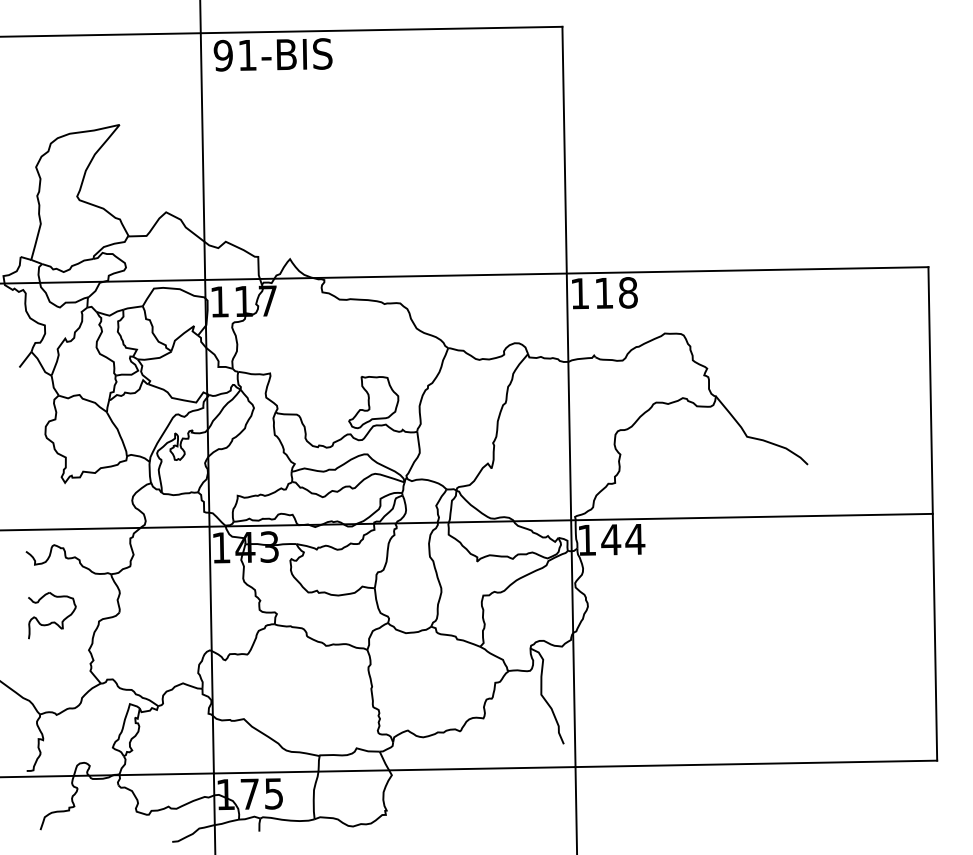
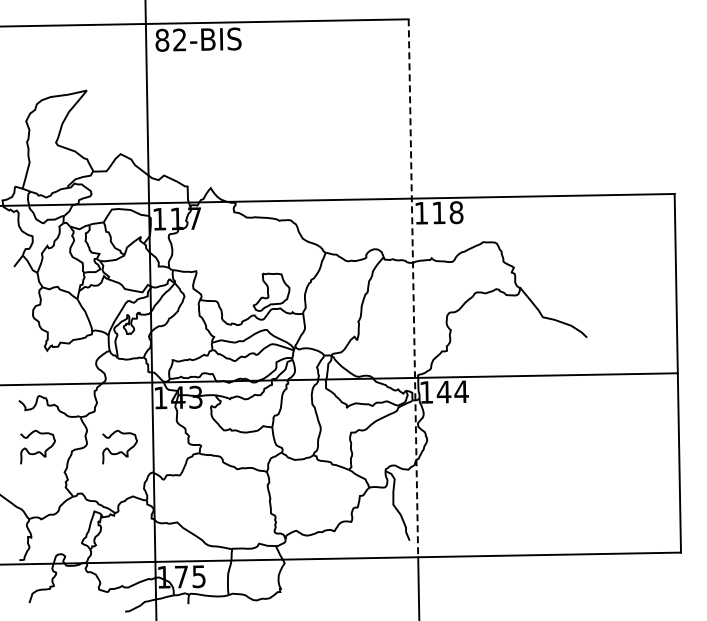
text: (234, 54) -> (170, 39), 91-BIS -> 82-BIS
line: (569, 397) -> (413, 288), solid -> dashed
part: (164, 614) -> (119, 446), added

